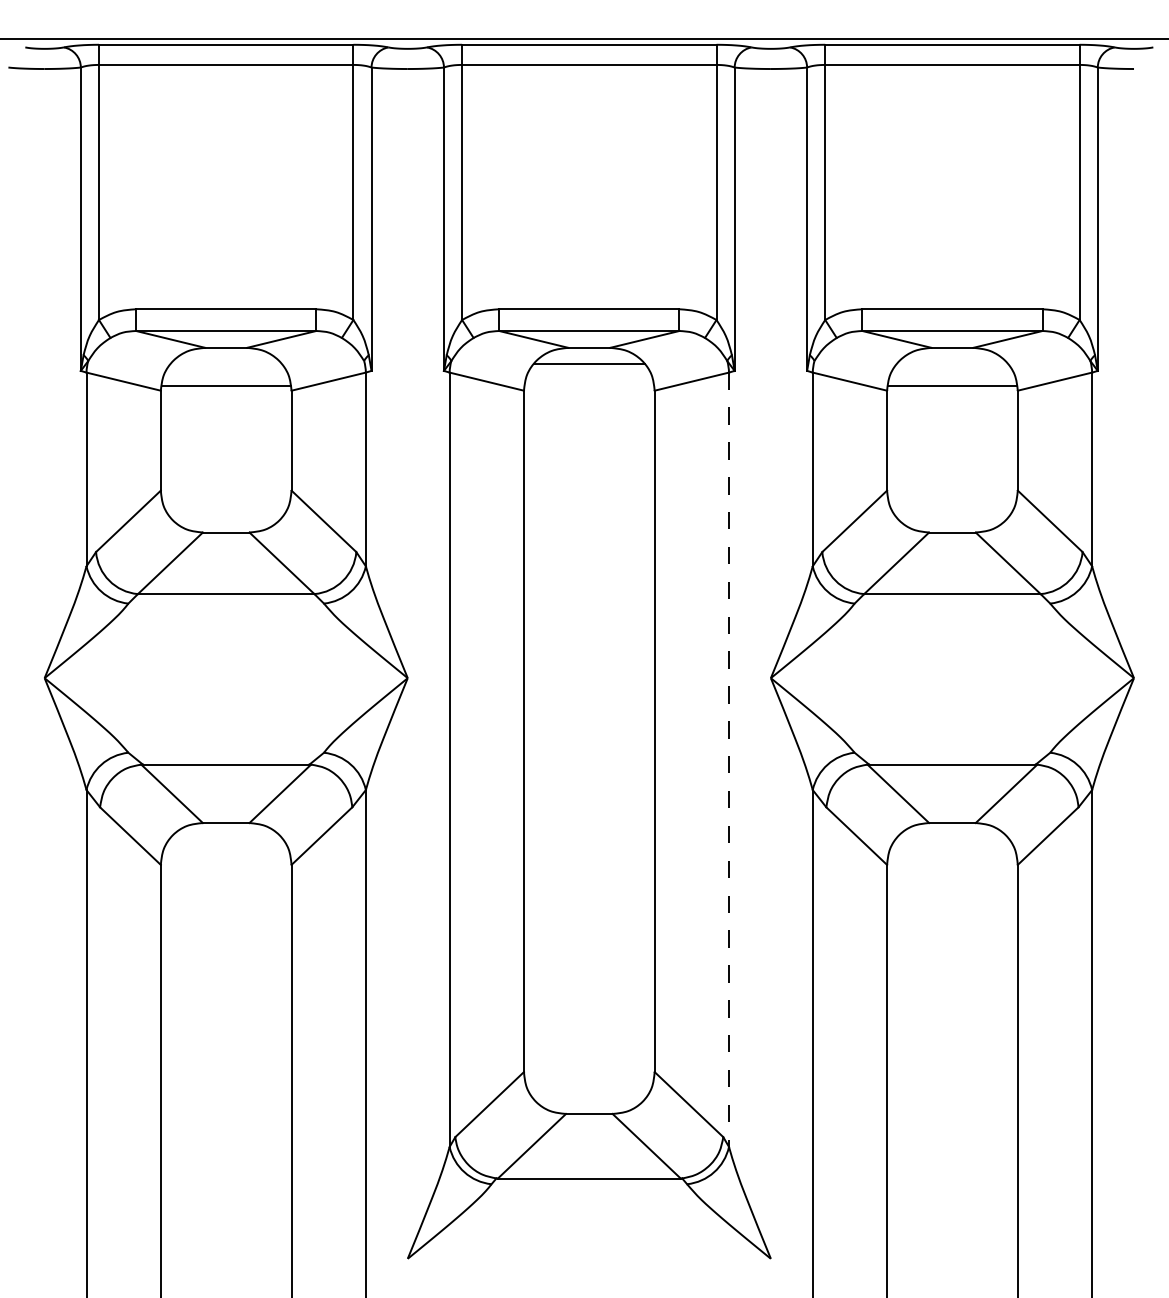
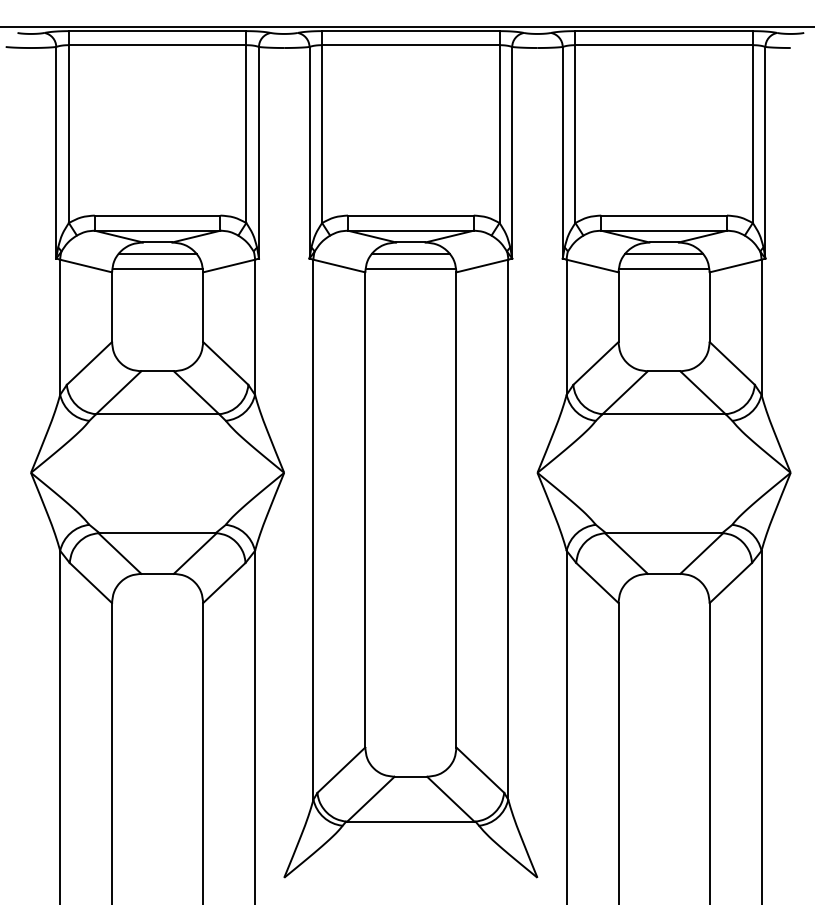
line: (226, 365) -> (157, 254), added
line: (953, 365) -> (664, 254), added
line: (588, 386) -> (410, 269), added
line: (729, 760) -> (508, 530), dashed -> solid

